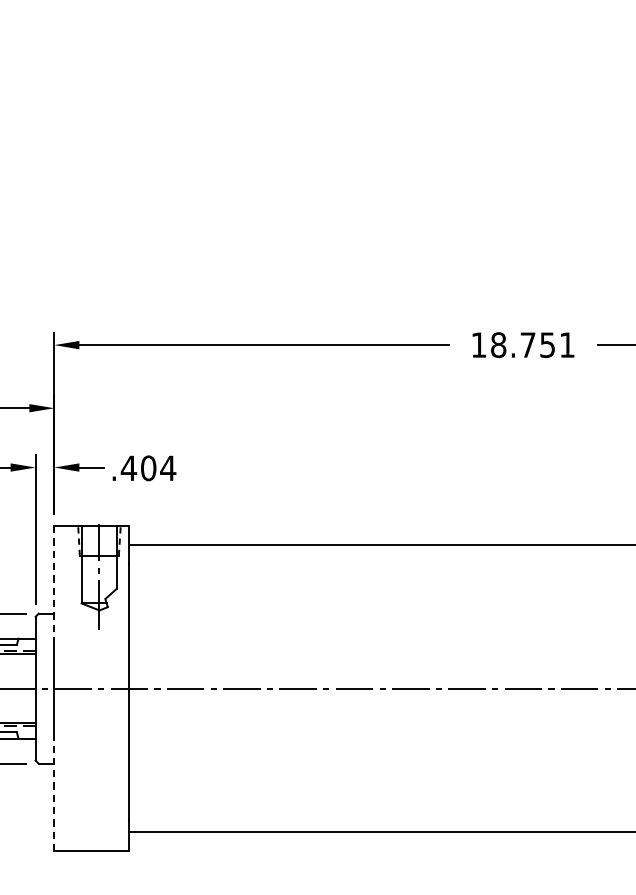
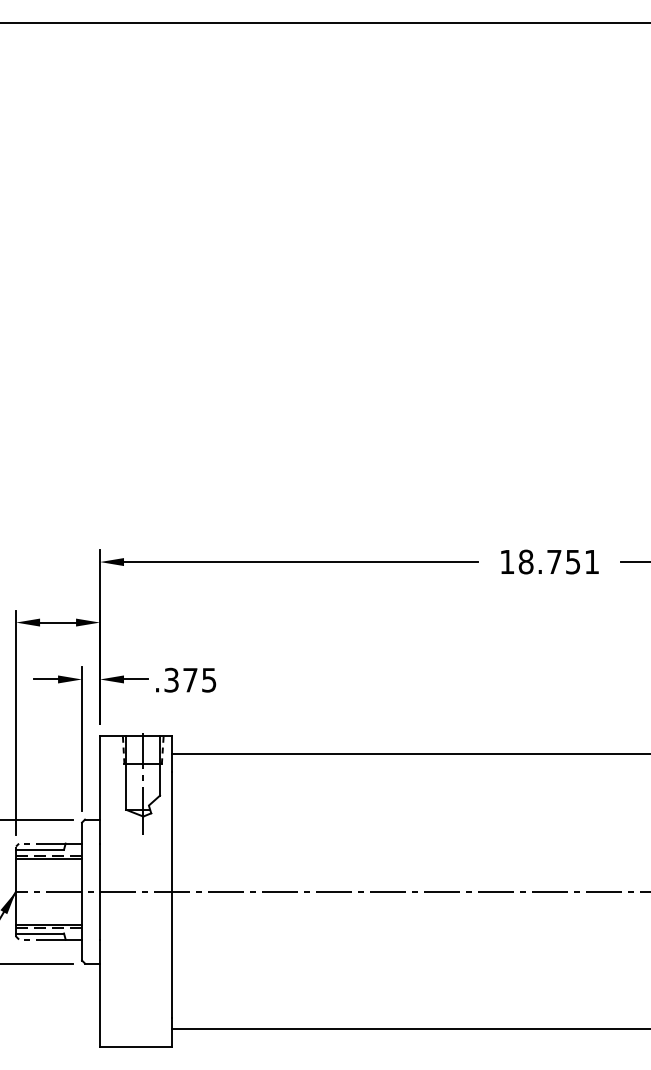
text: (148, 467) -> (190, 679), .404 -> .375
line: (54, 582) -> (100, 789), dashed -> solid
line: (54, 794) -> (100, 993), dashed -> solid

